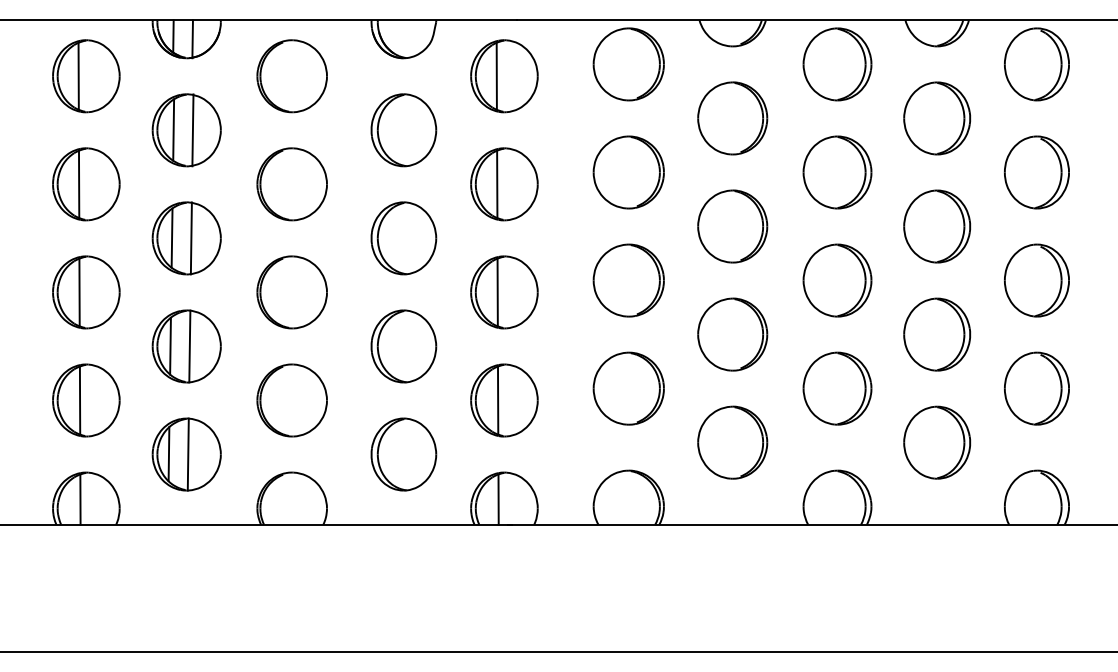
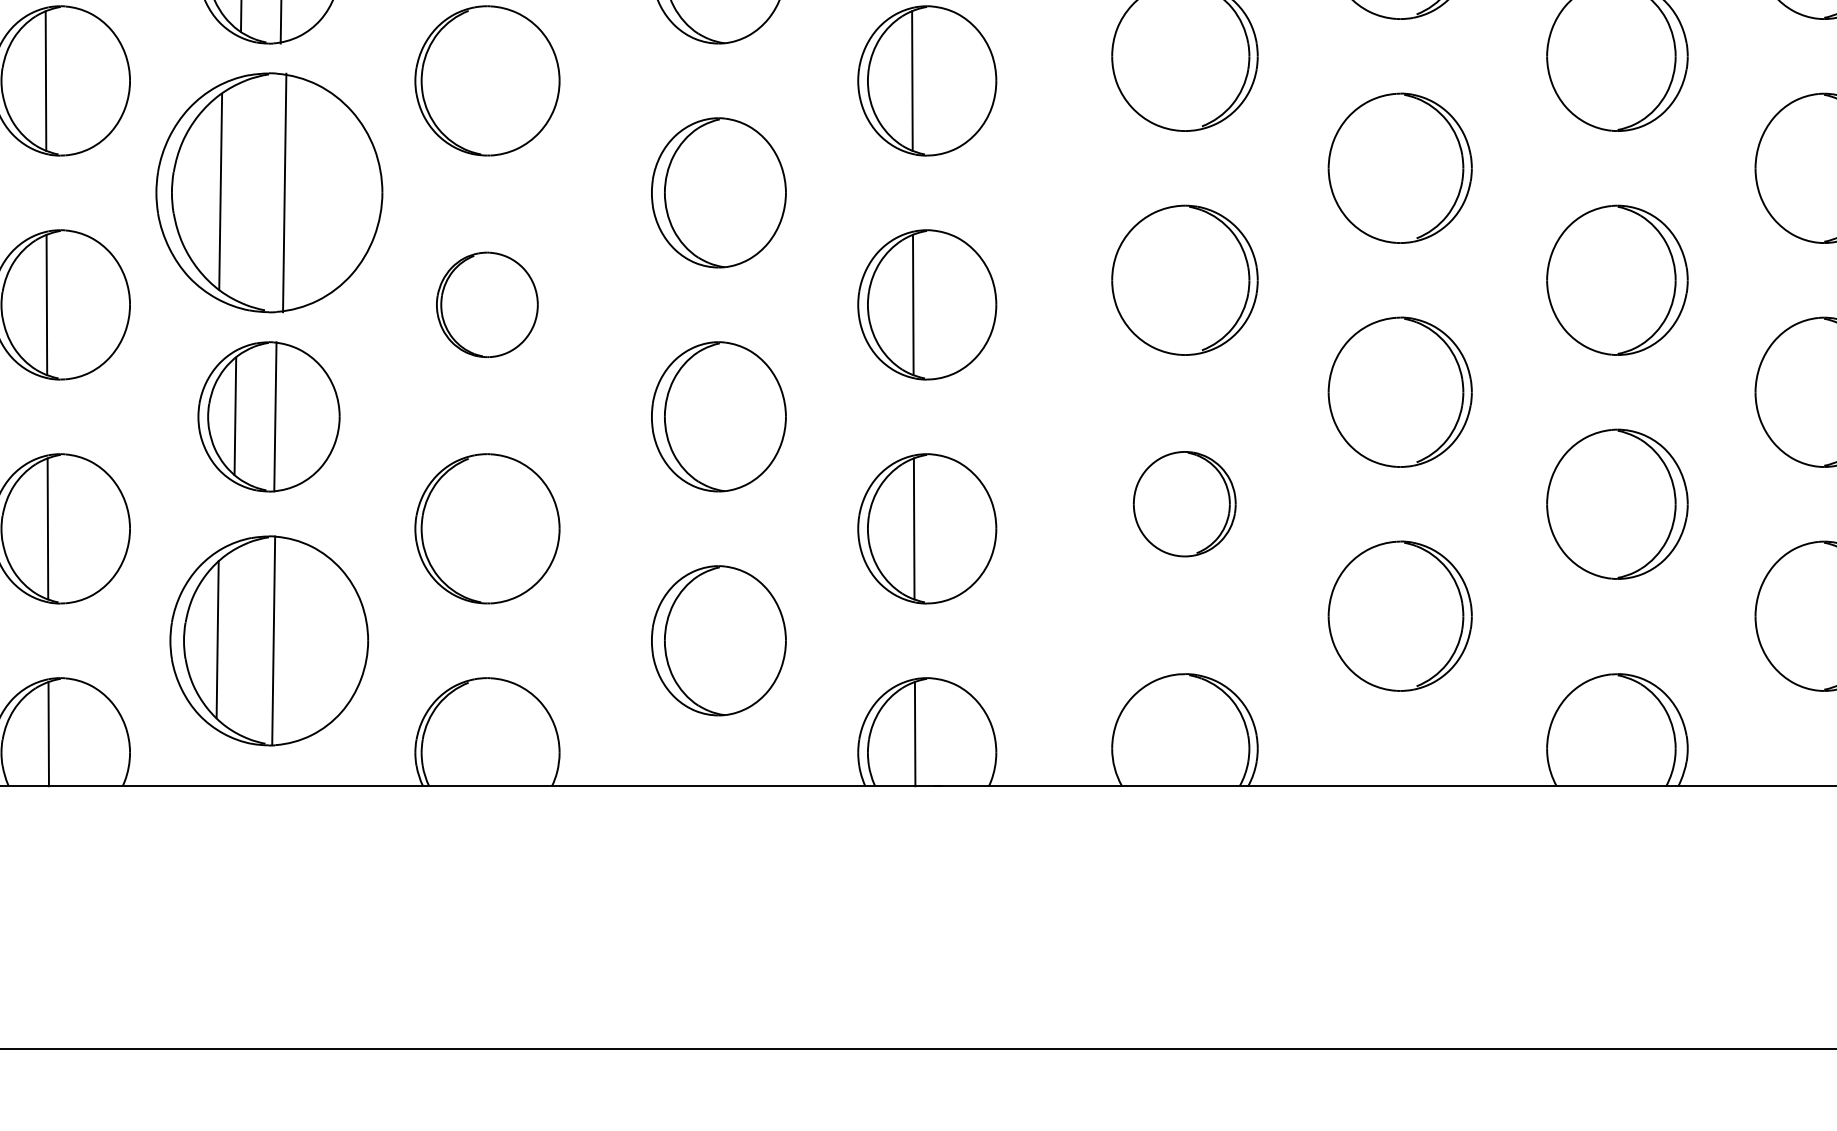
part: (186, 238) -> (268, 193), size x1.6
part: (291, 292) -> (486, 305), size x0.7
part: (628, 388) -> (1184, 503), size x0.7
part: (186, 454) -> (268, 640), size x1.4

